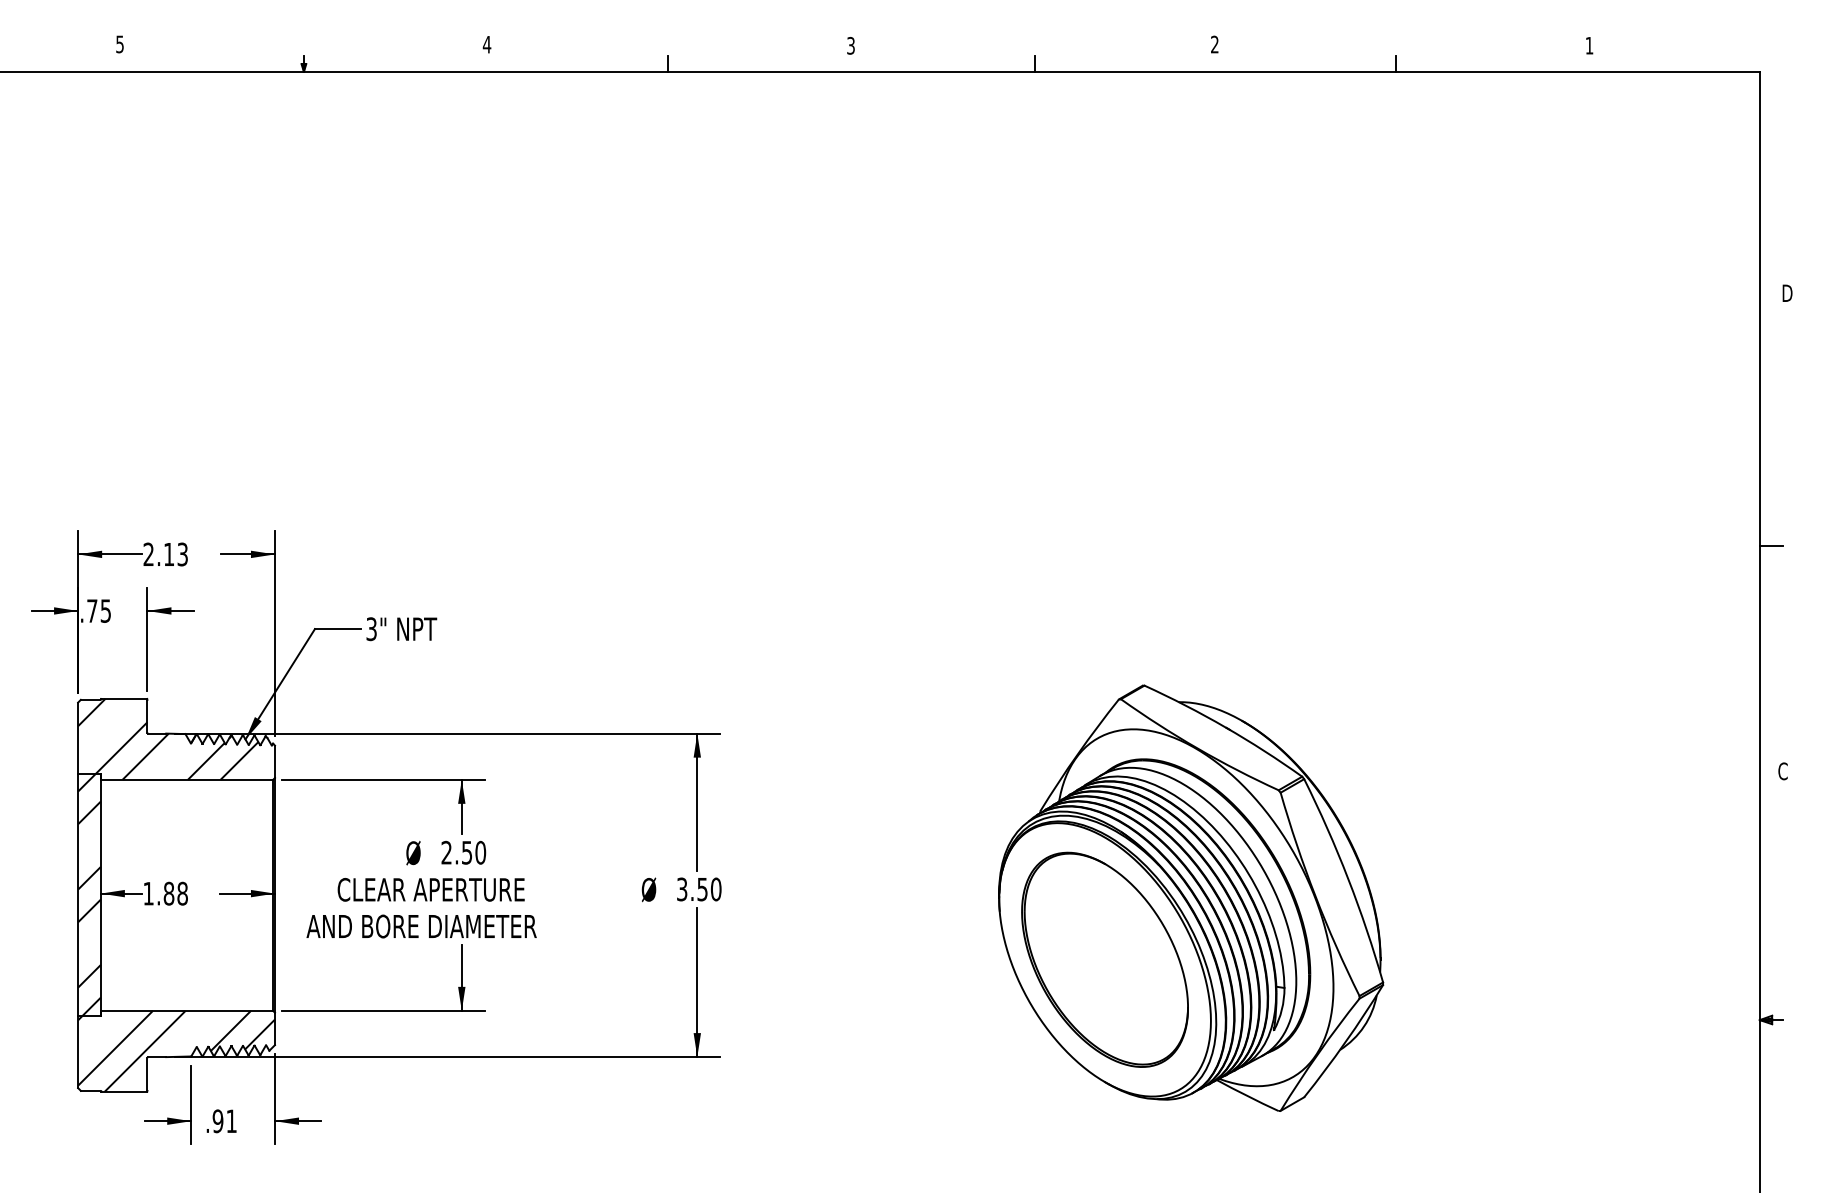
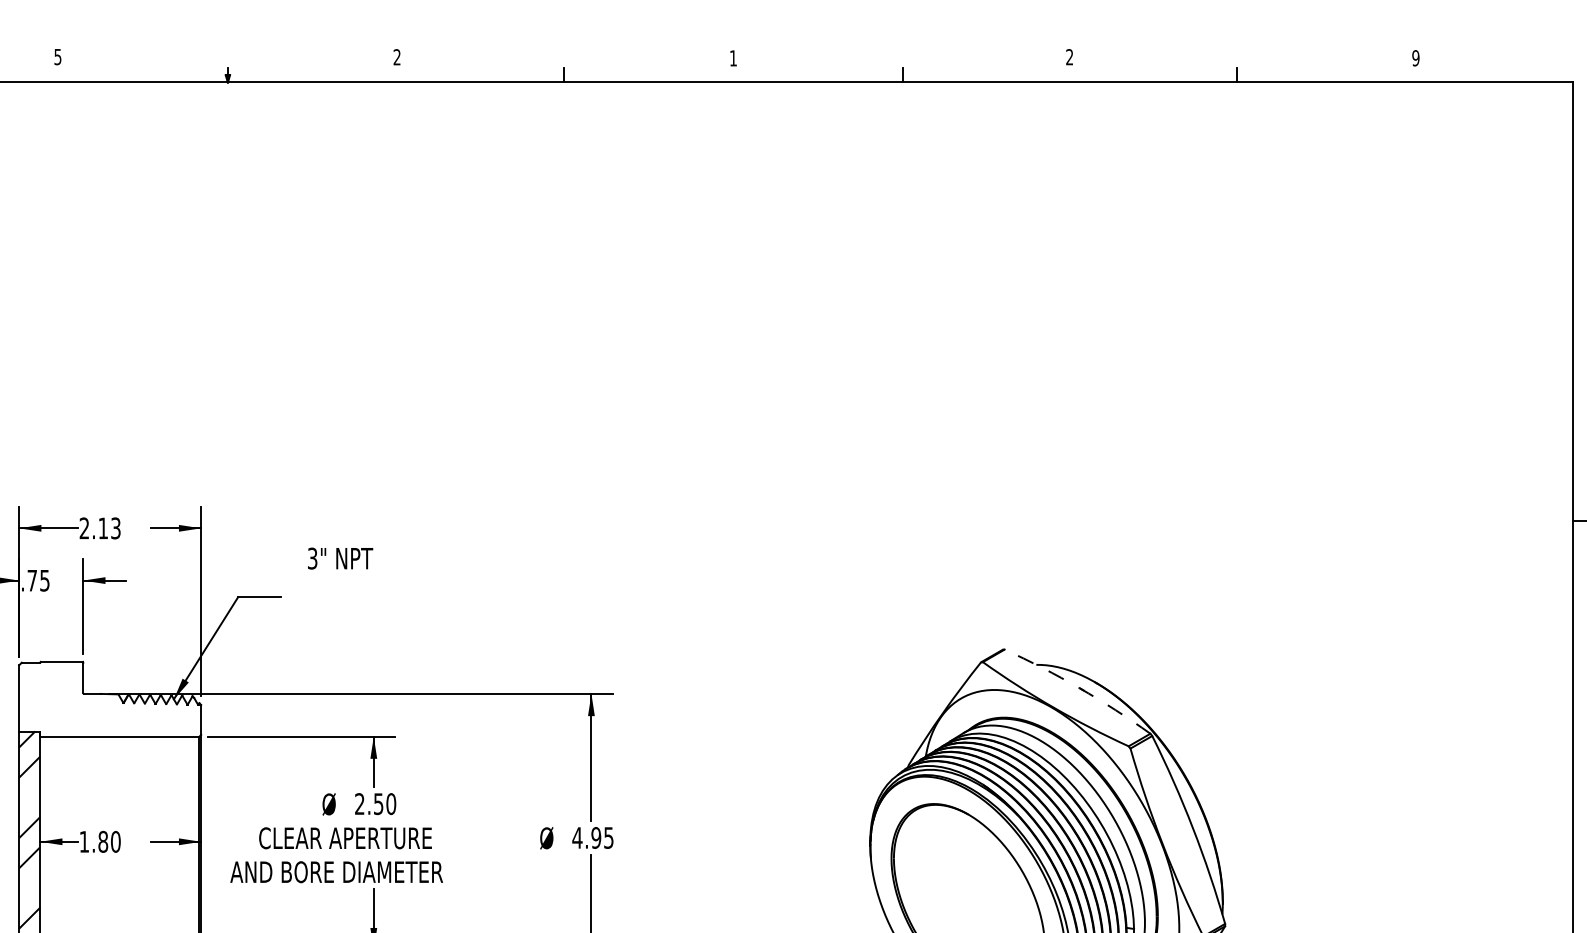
text: (486, 44) -> (396, 57), 4 -> 2
text: (850, 45) -> (732, 58), 3 -> 1
text: (1589, 45) -> (1415, 58), 1 -> 9
text: (401, 629) -> (340, 558), moved
arc: (1225, 727) -> (1079, 688), solid -> dashed
hatch: (168, 738) -> (102, 698), removed
text: (698, 889) -> (592, 837), 3.50 -> 4.95
text: (182, 893) -> (115, 841), 1.88 -> 1.80

